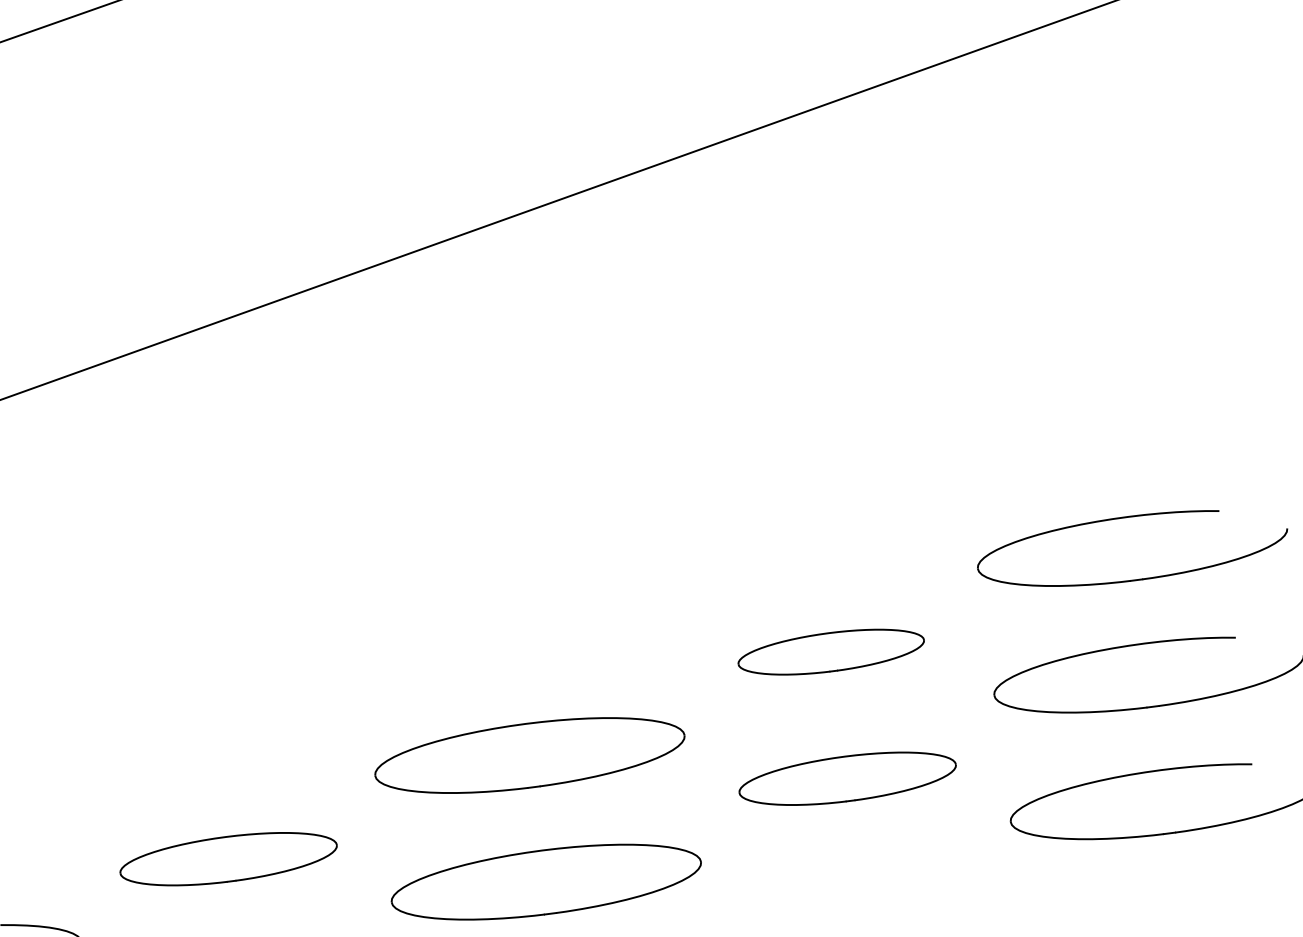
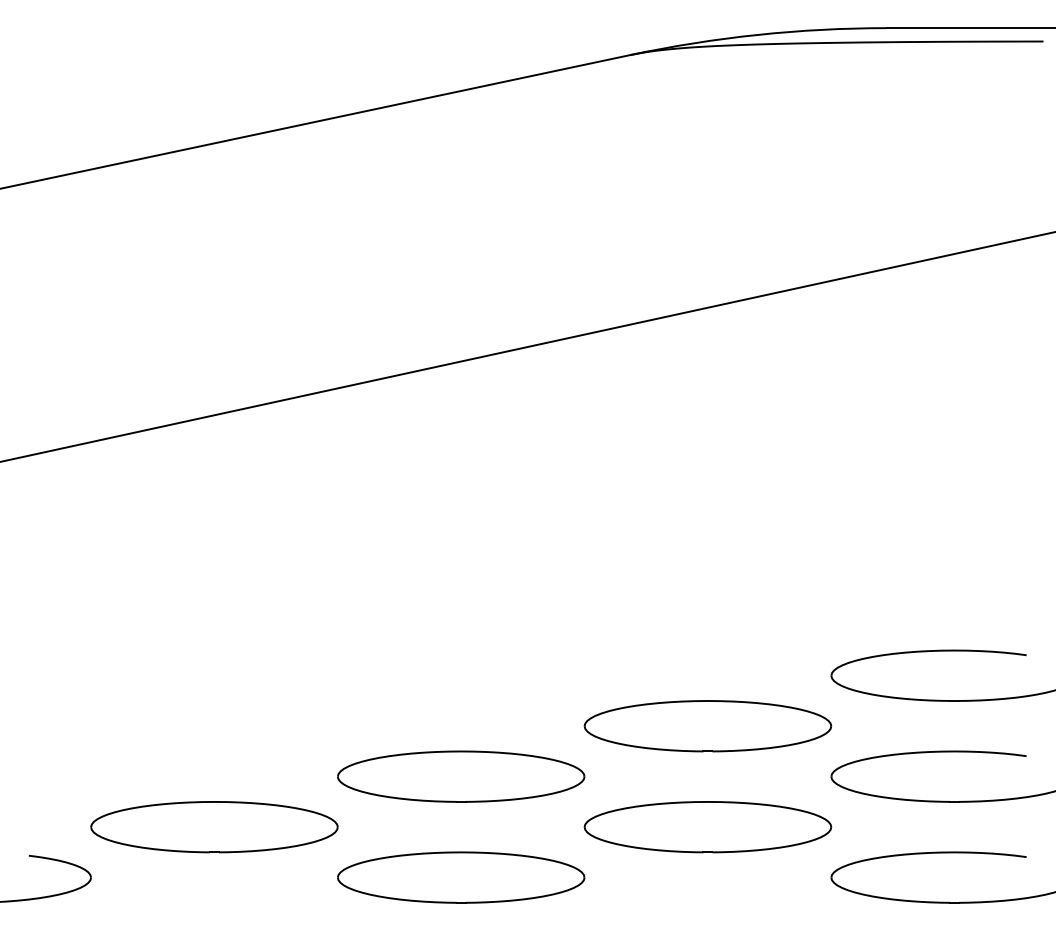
part: (830, 652) -> (707, 726), size x1.67
part: (847, 779) -> (707, 827), size x1.43
part: (228, 859) -> (214, 827), size x1.43

